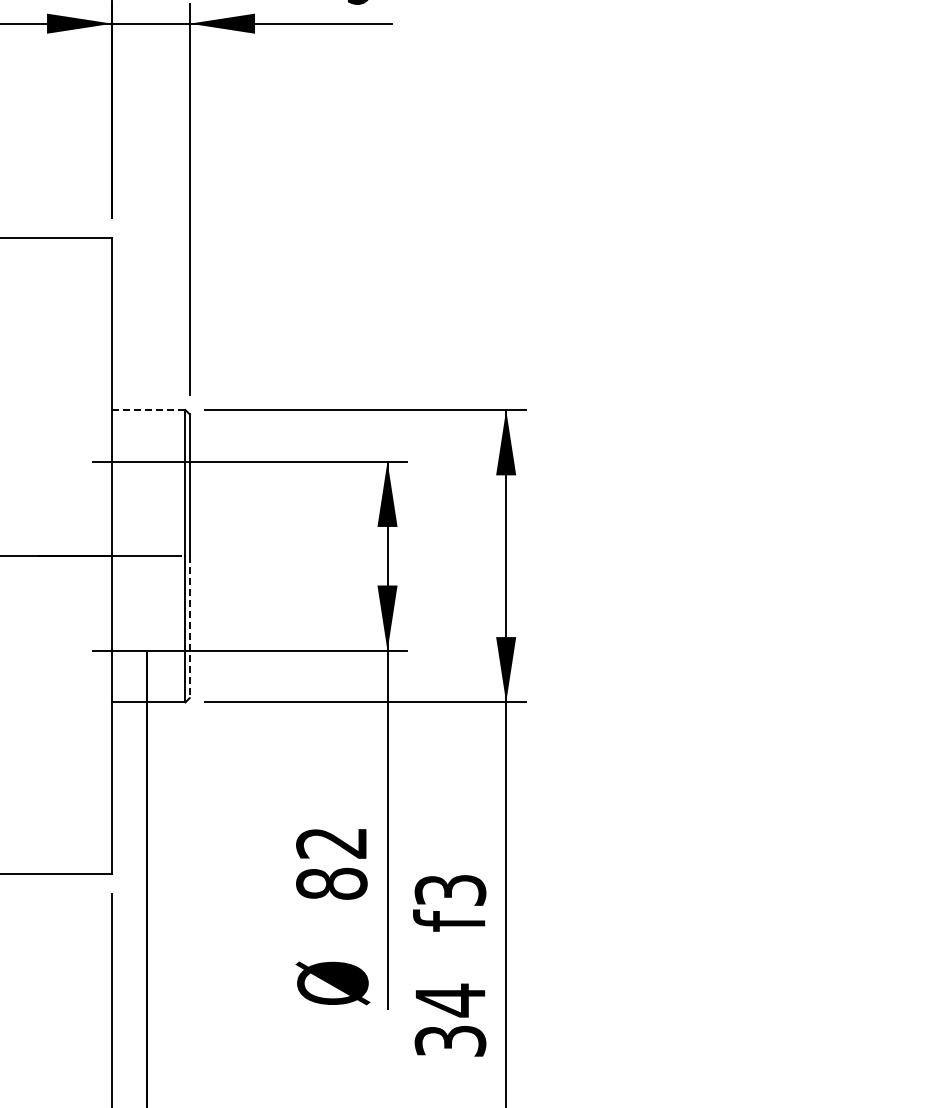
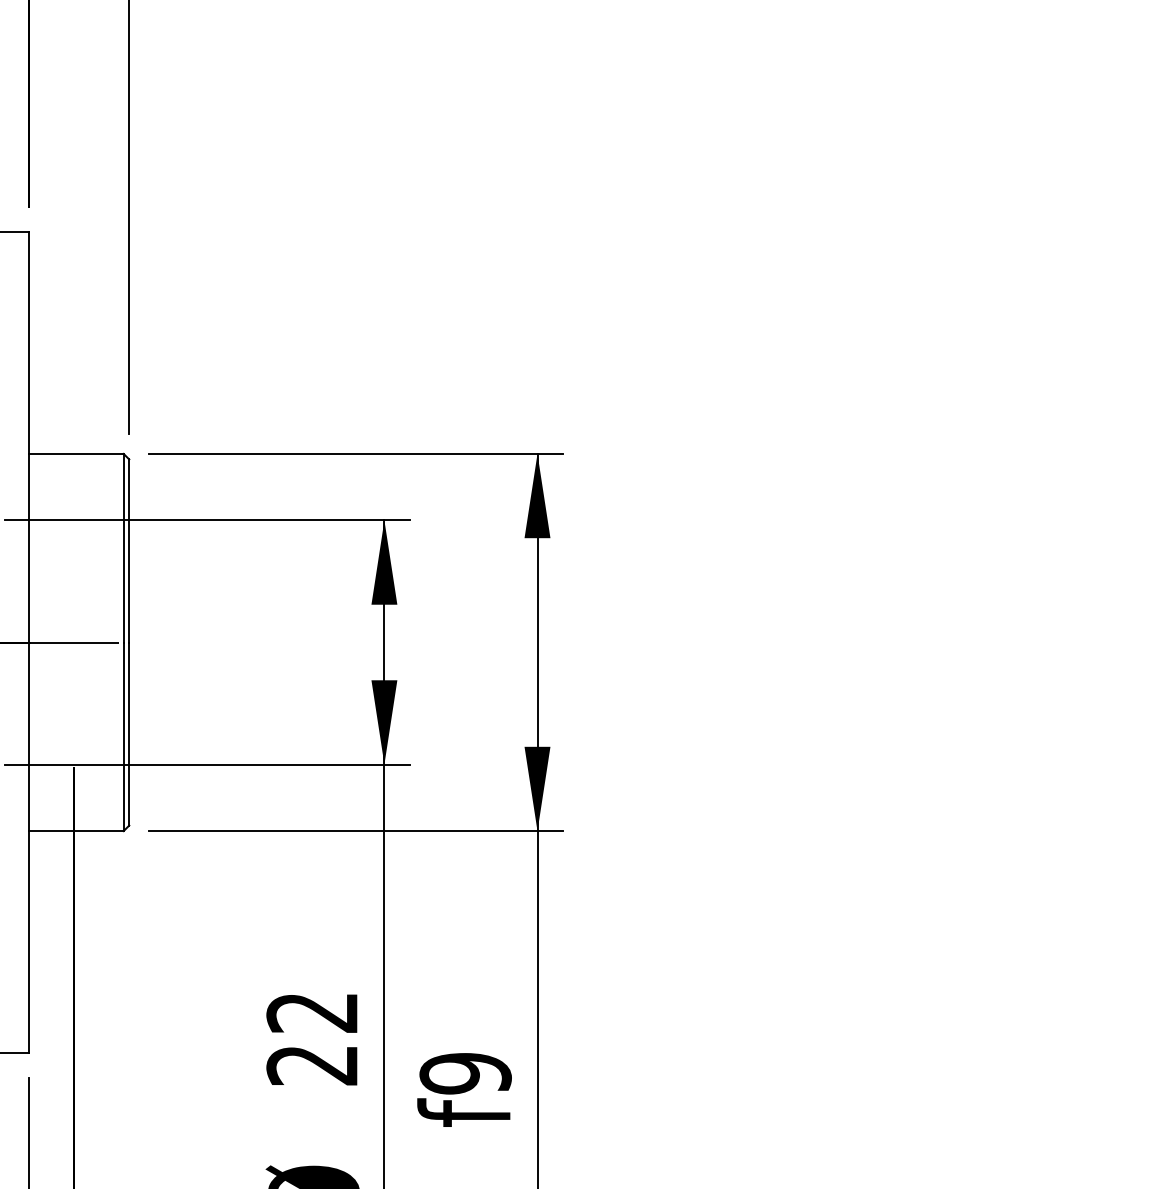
line: (148, 410) -> (76, 454), dashed -> solid
line: (189, 627) -> (128, 734), dashed -> solid
text: (331, 883) -> (312, 1064), 82 -> 22
text: (450, 890) -> (465, 1073), f3 -> f9

